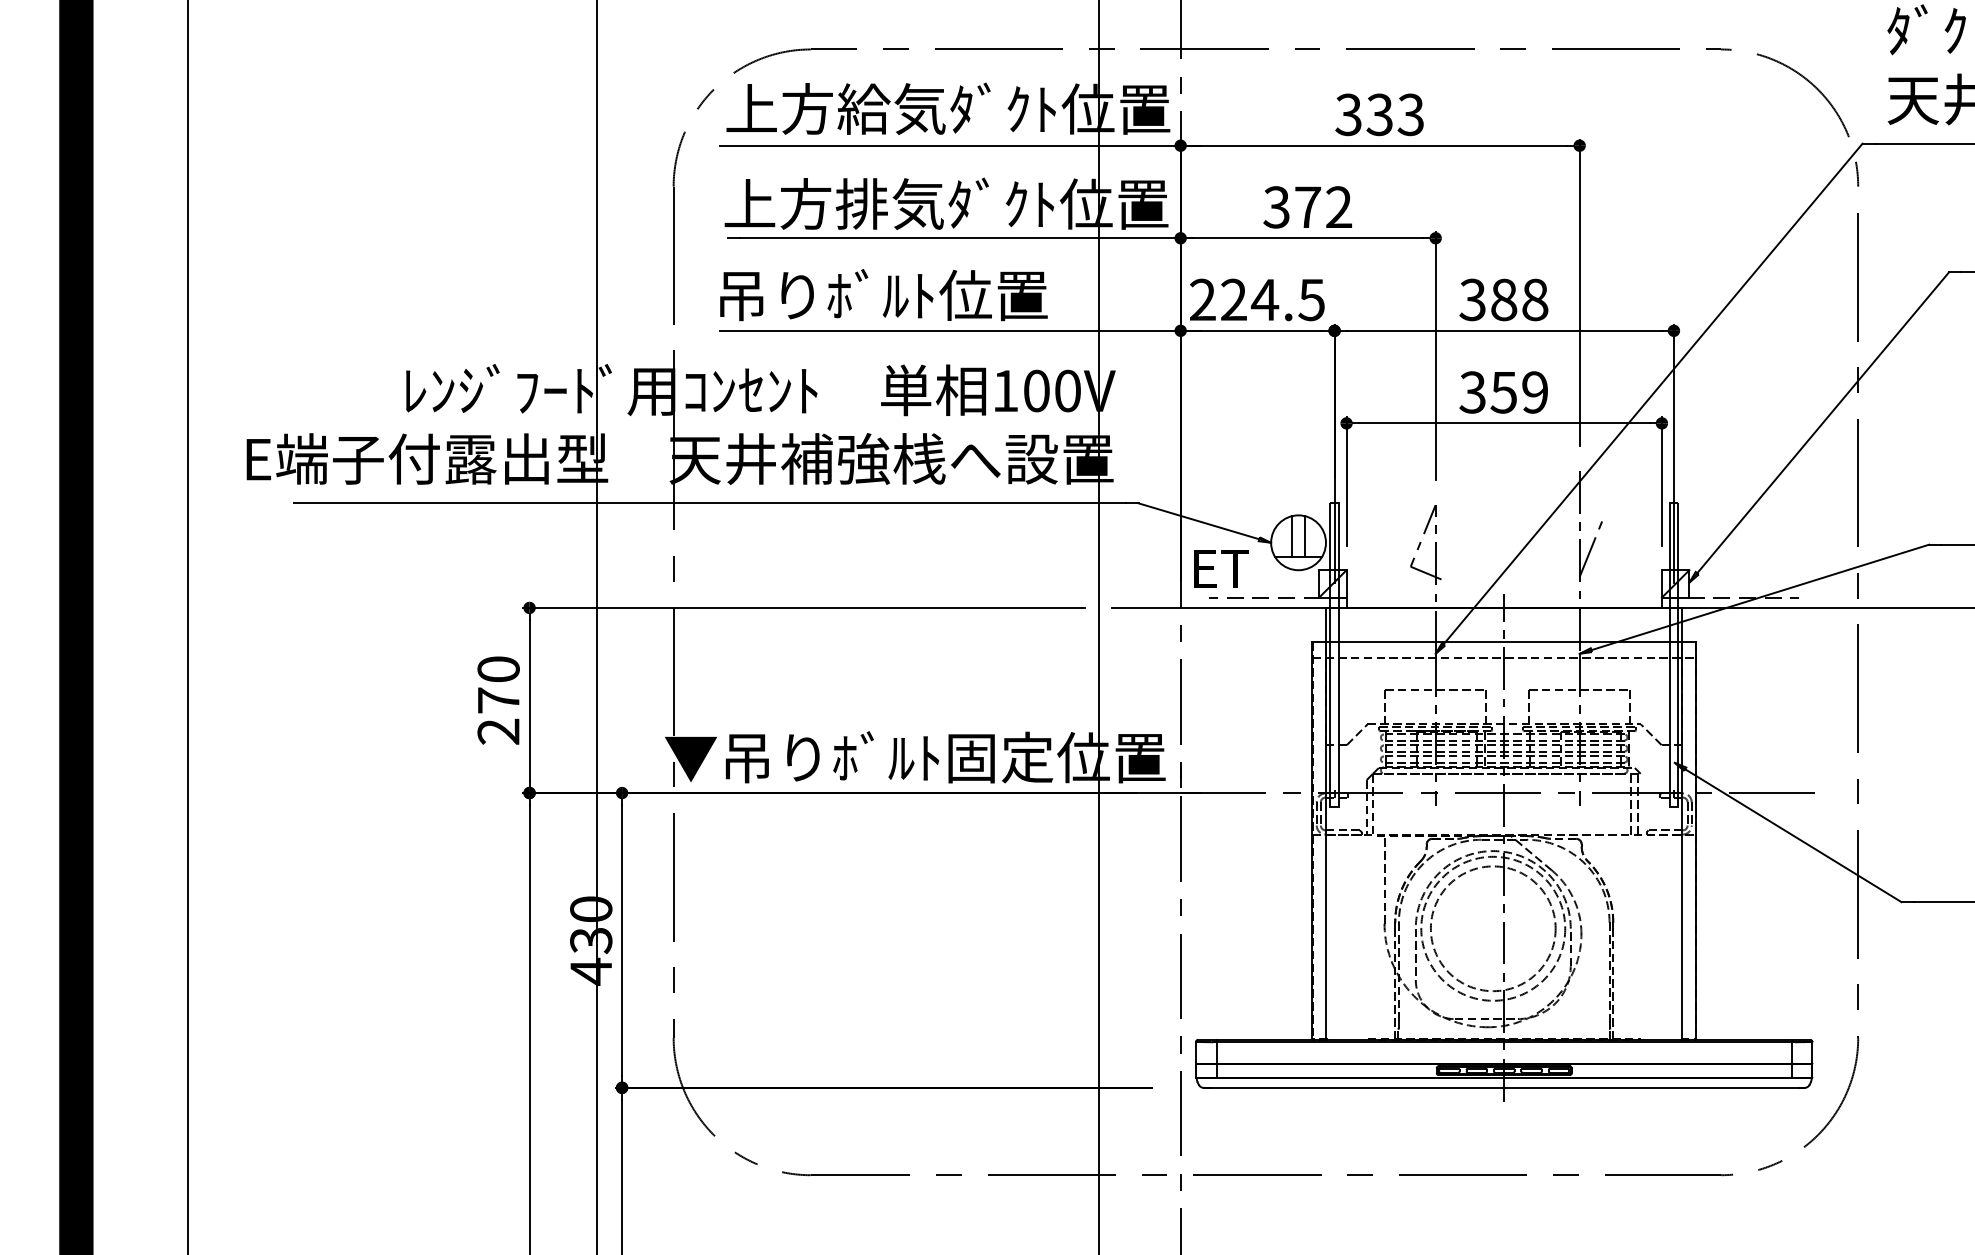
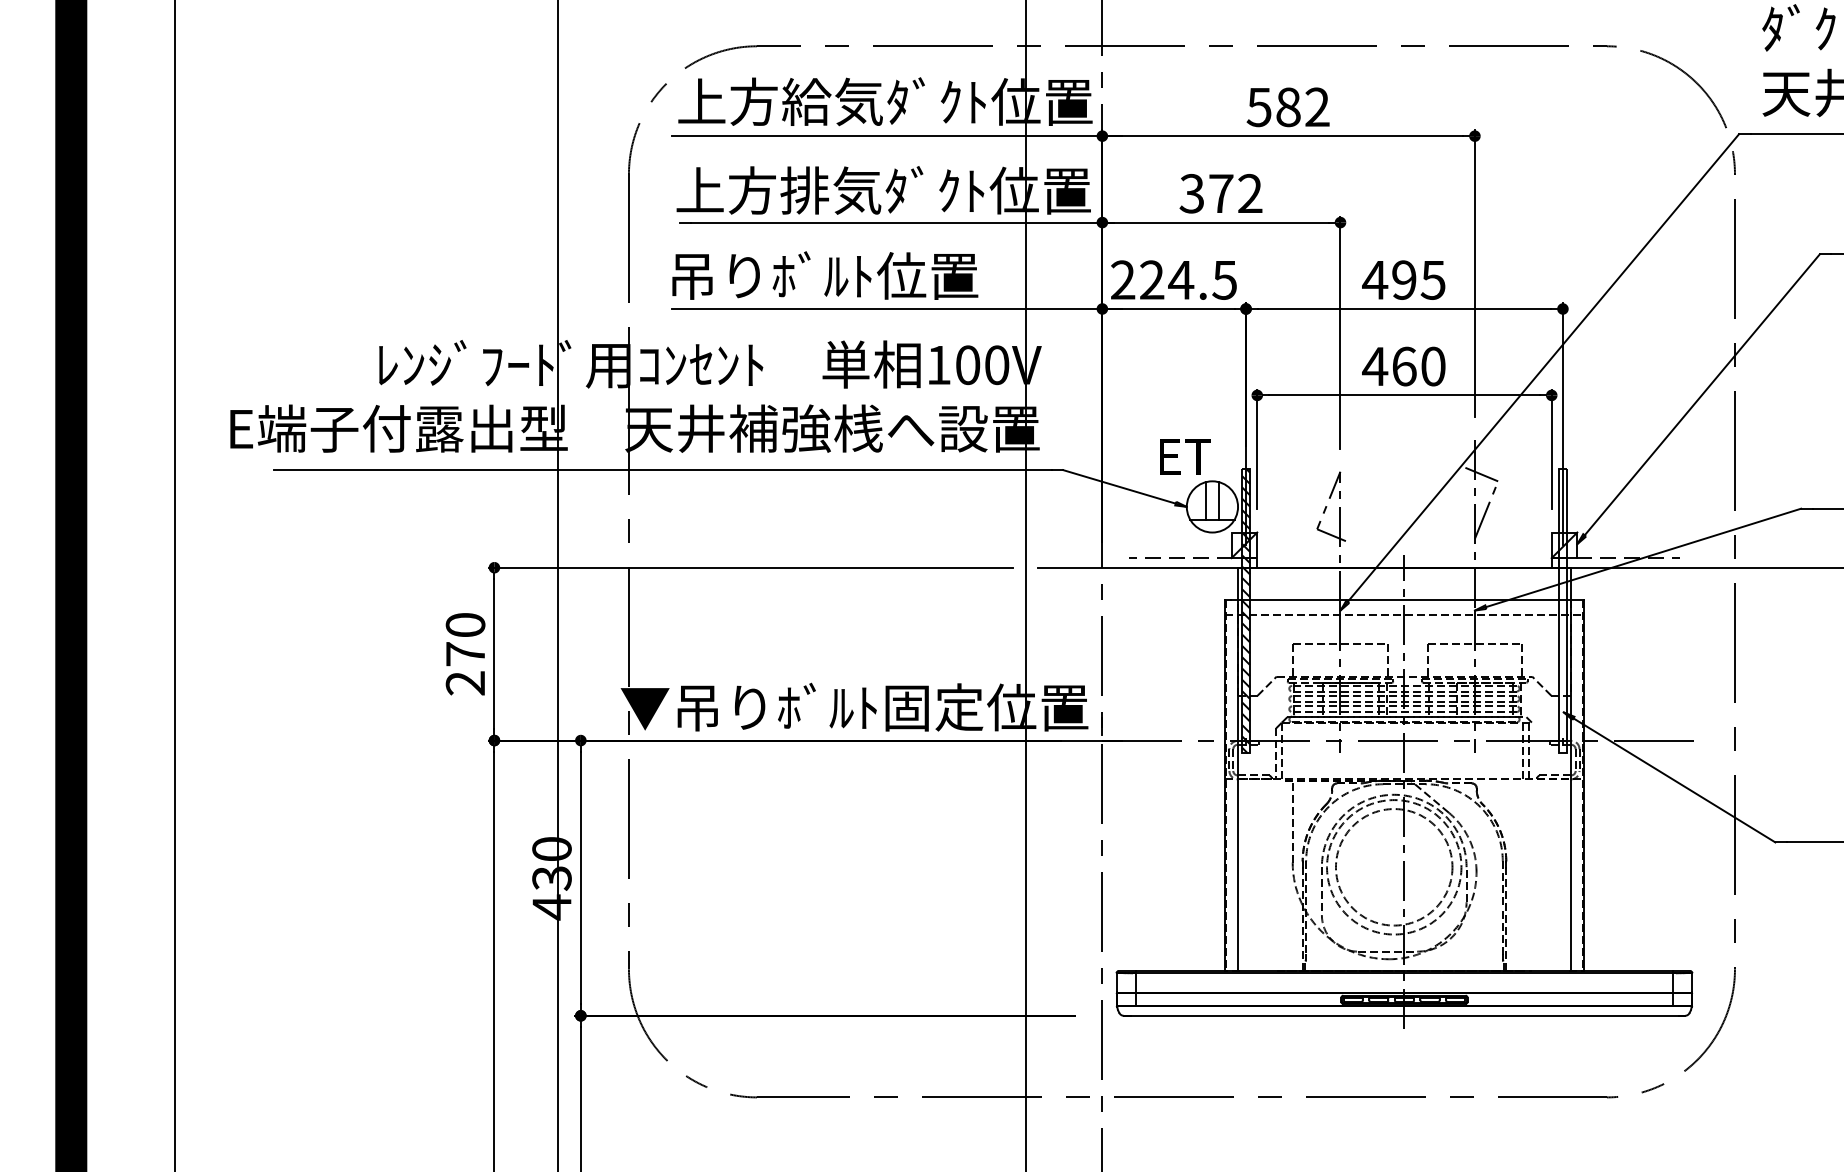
text: (1379, 114) -> (1288, 107), 333 -> 582
text: (1503, 299) -> (1403, 279), 388 -> 495
text: (1503, 392) -> (1403, 366), 359 -> 460
line: (1586, 507) -> (1481, 473), added
text: (1221, 568) -> (1185, 456), moved
hatch: (1334, 654) -> (1245, 611), added

